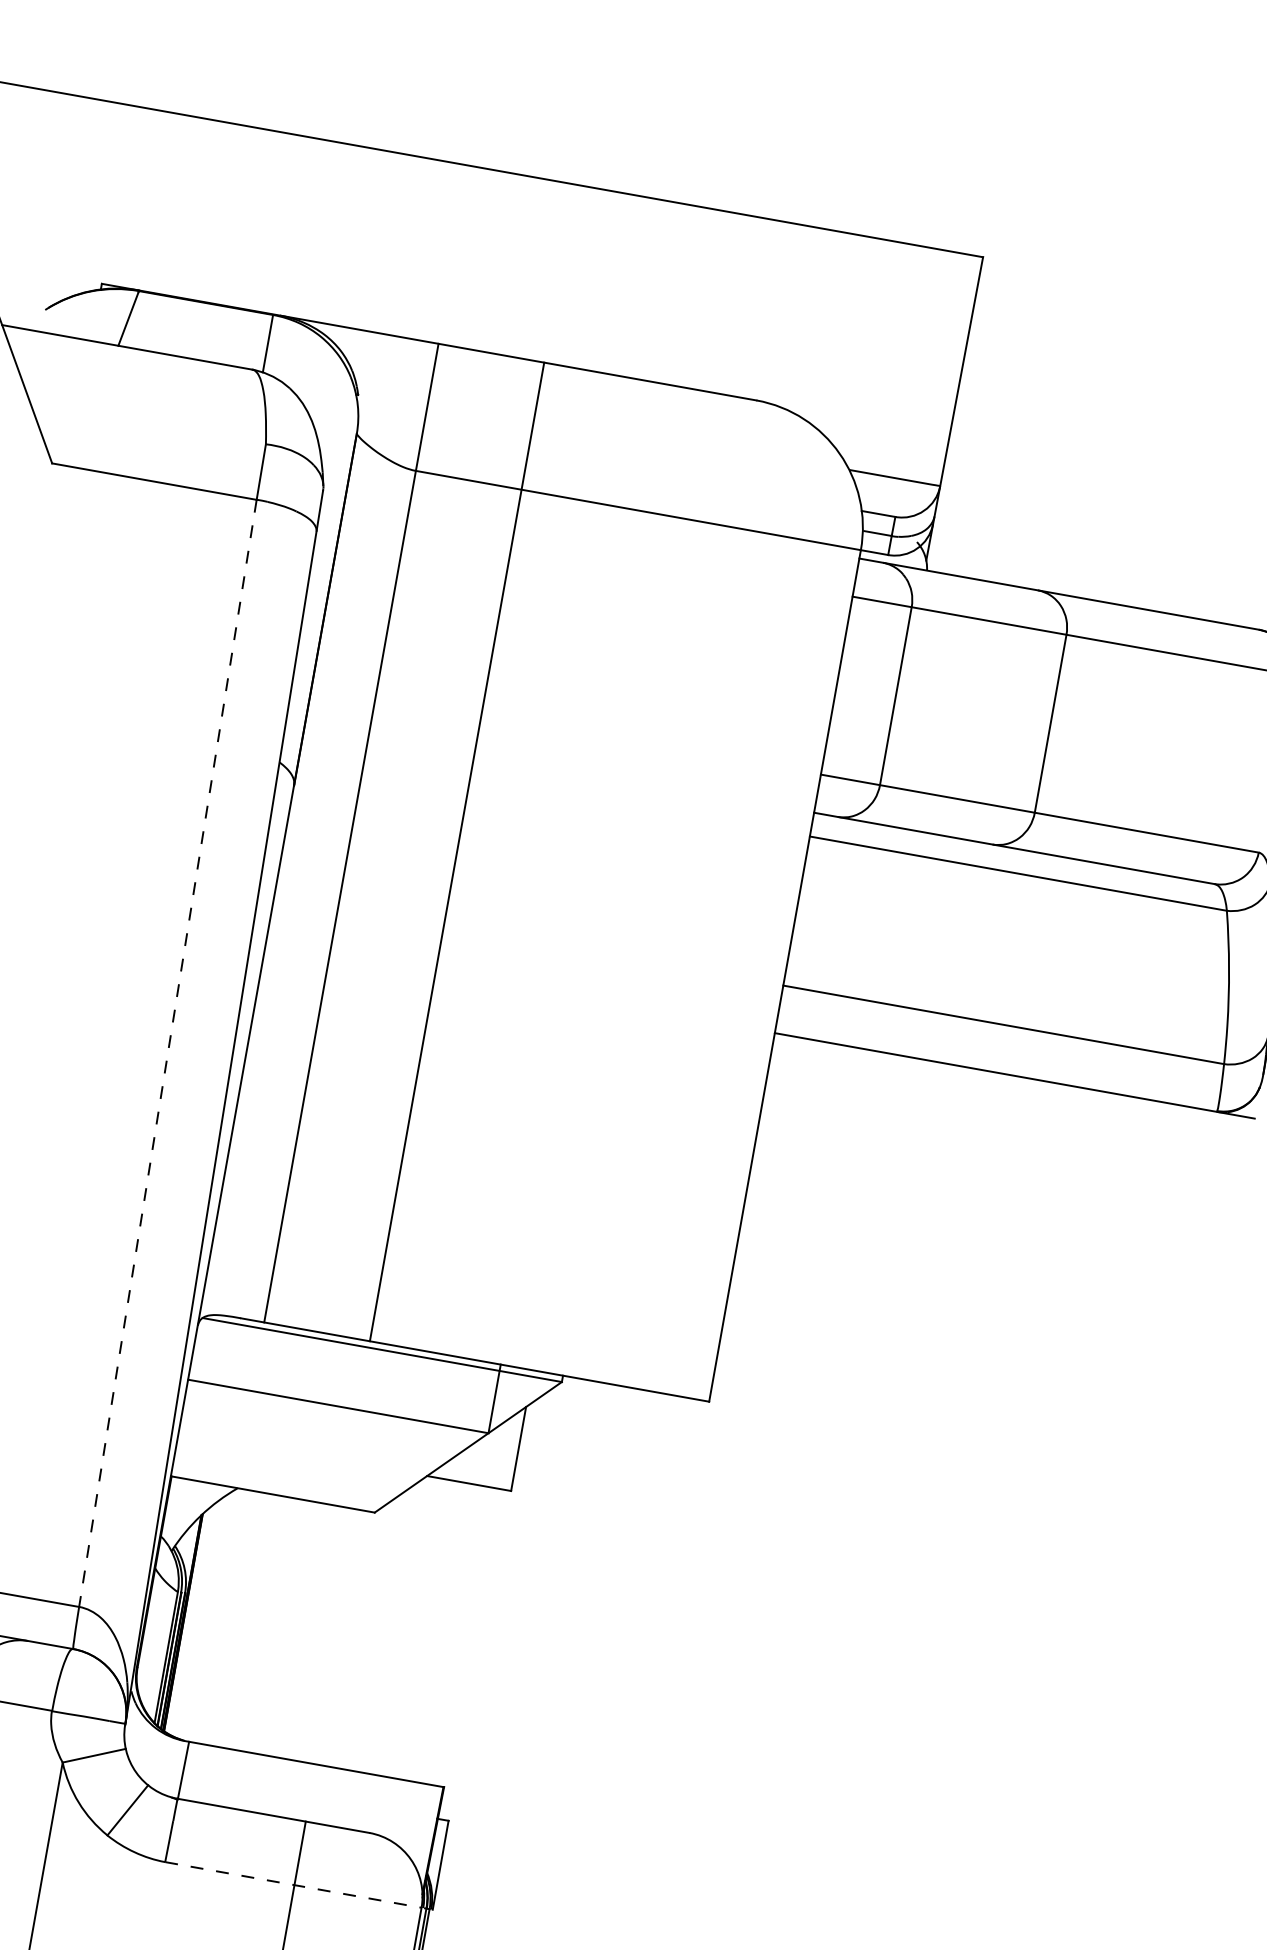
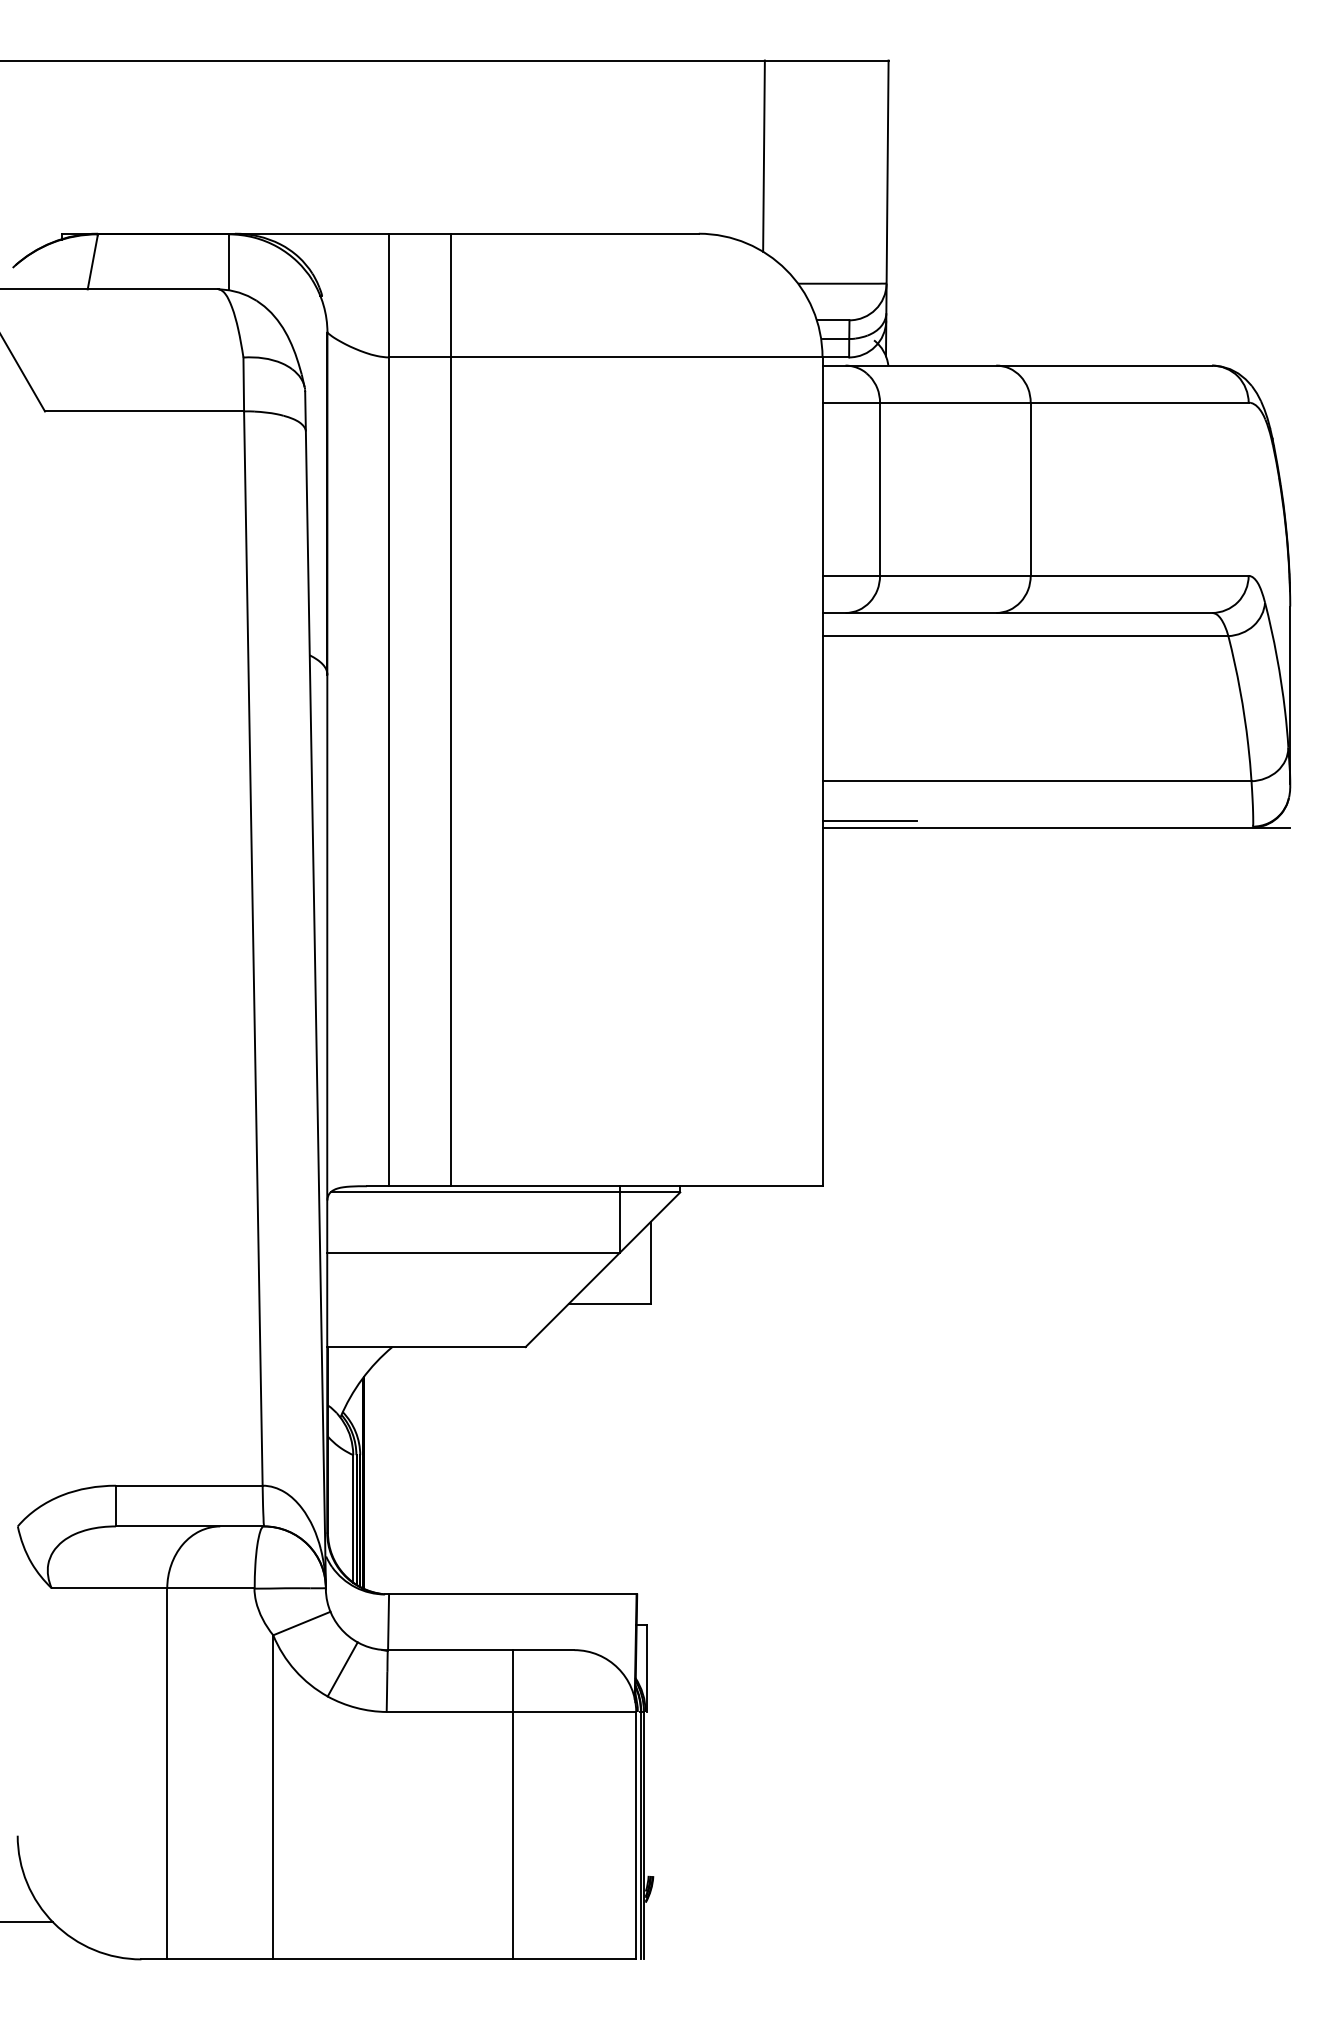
line: (837, 331) -> (763, 155), added
line: (457, 851) -> (451, 709), moved
line: (824, 1034) -> (869, 820), added
line: (167, 1054) -> (253, 949), dashed -> solid
line: (293, 1884) -> (511, 1711), dashed -> solid

